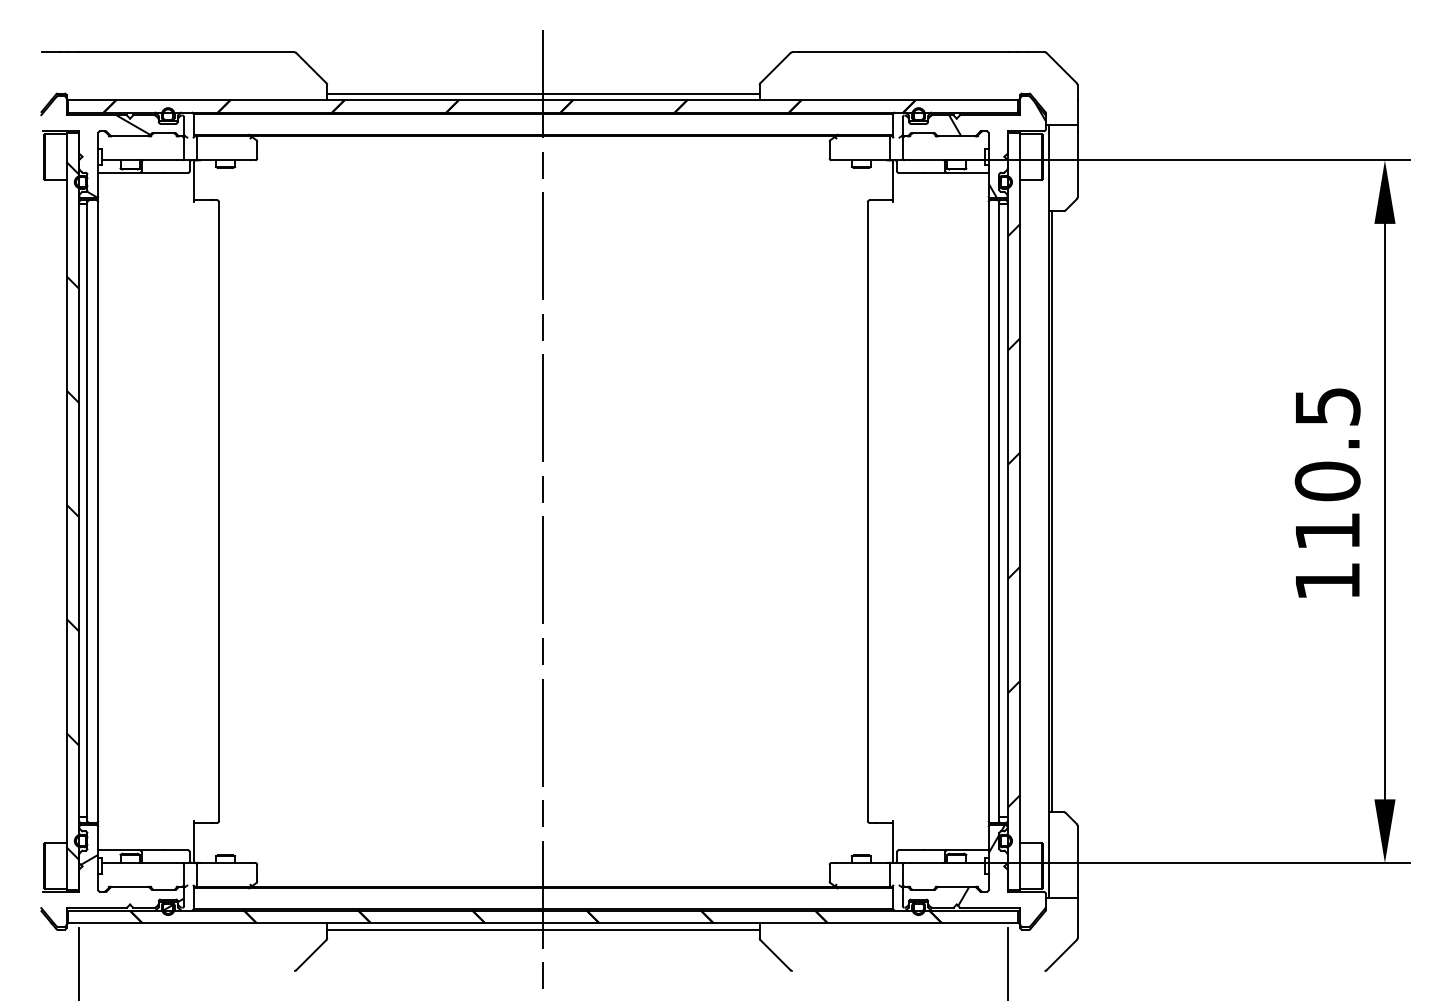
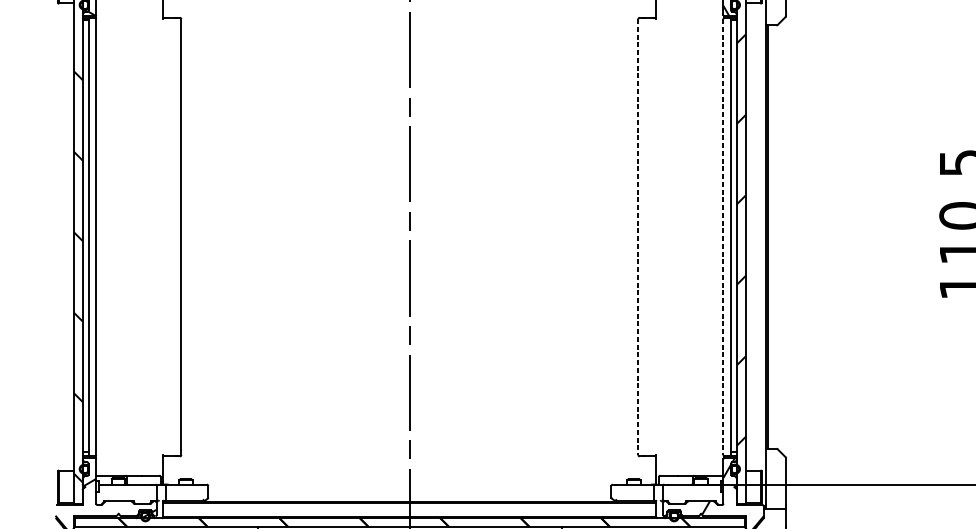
line: (867, 512) -> (638, 237), solid -> dashed
line: (988, 512) -> (723, 237), solid -> dashed

